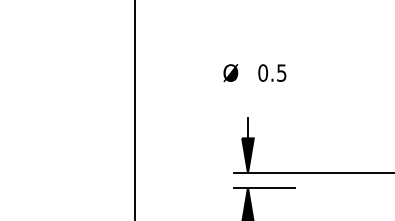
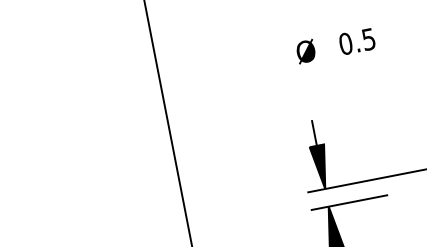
text: (254, 73) -> (335, 46), moved

